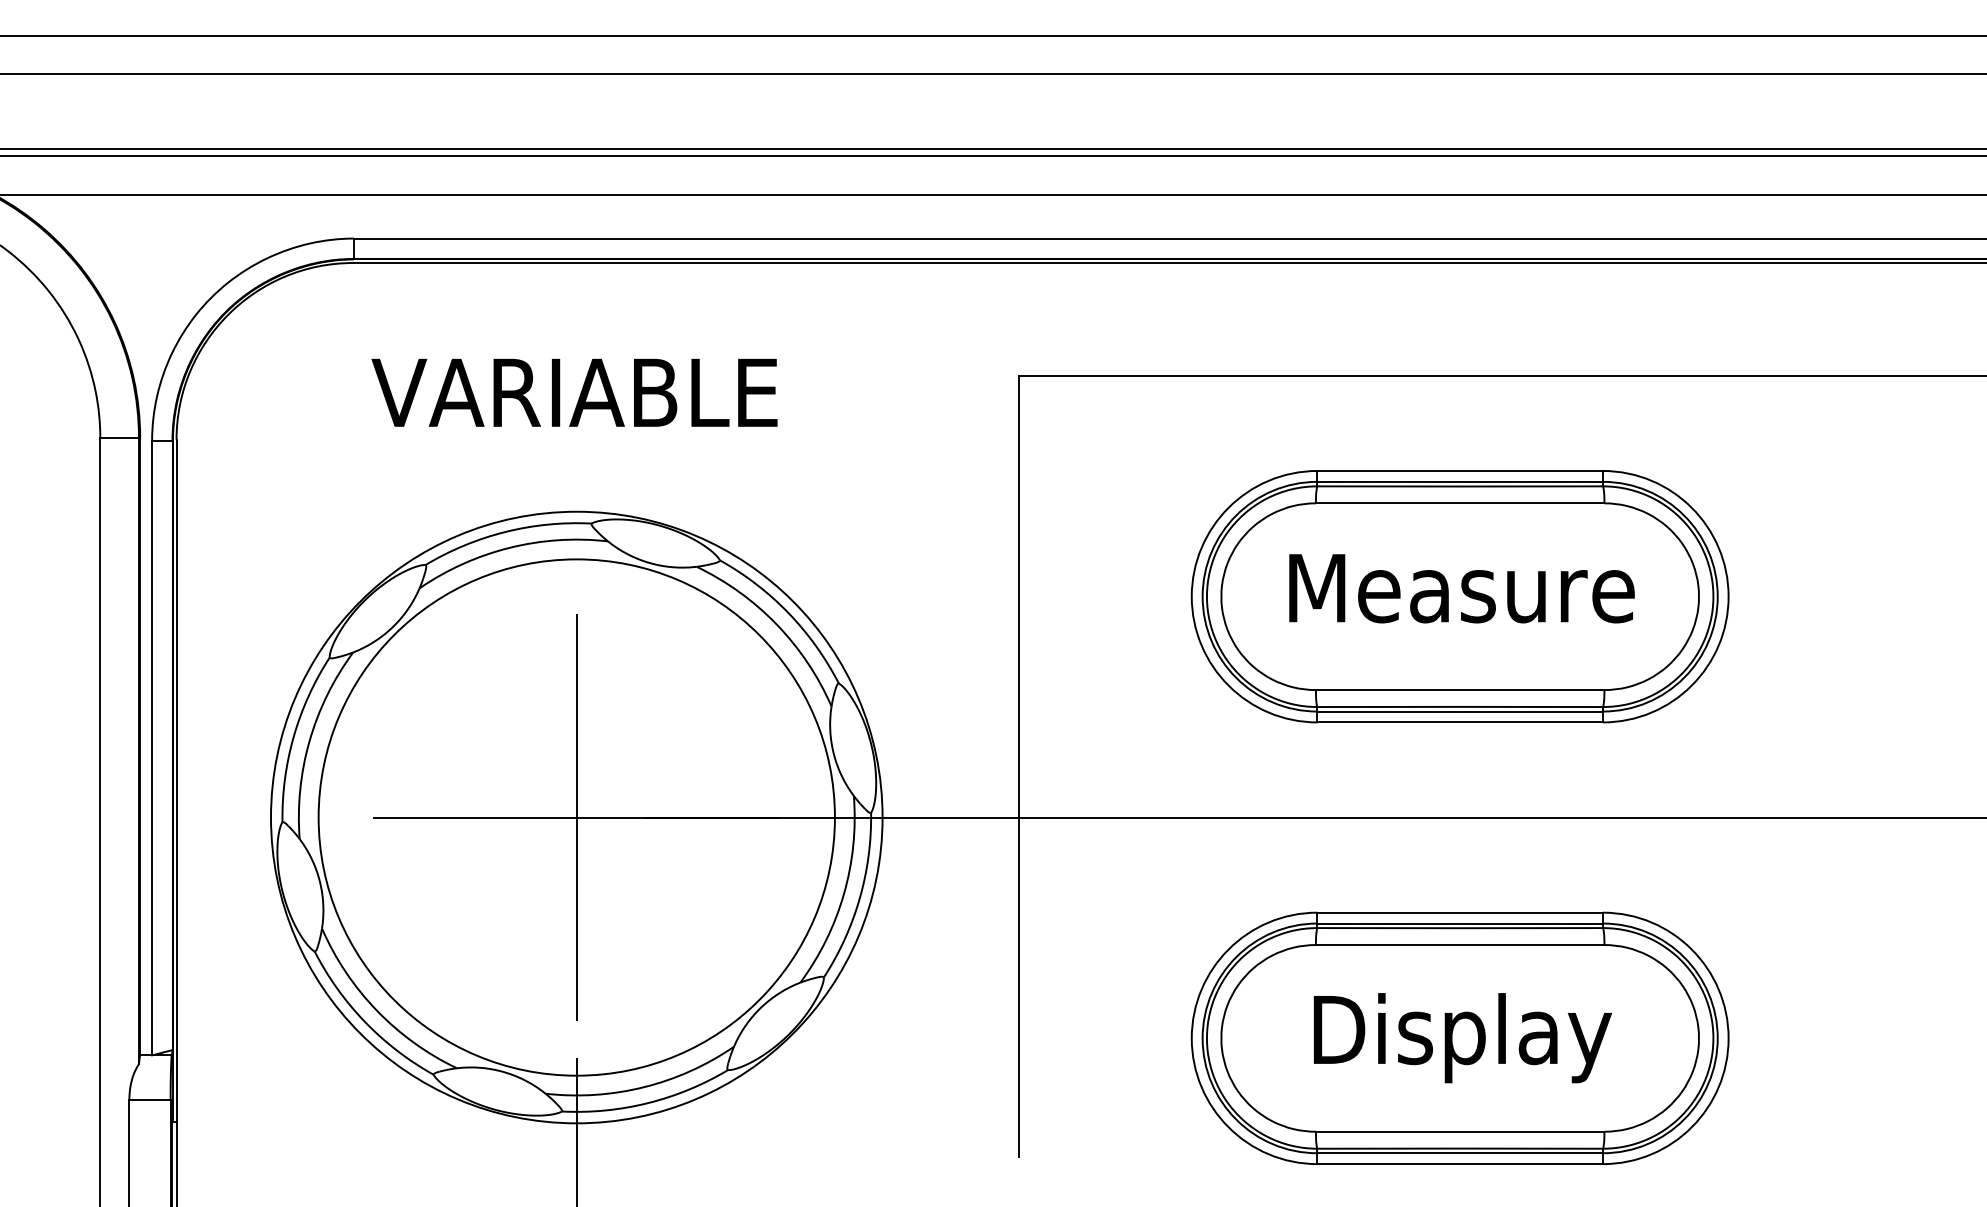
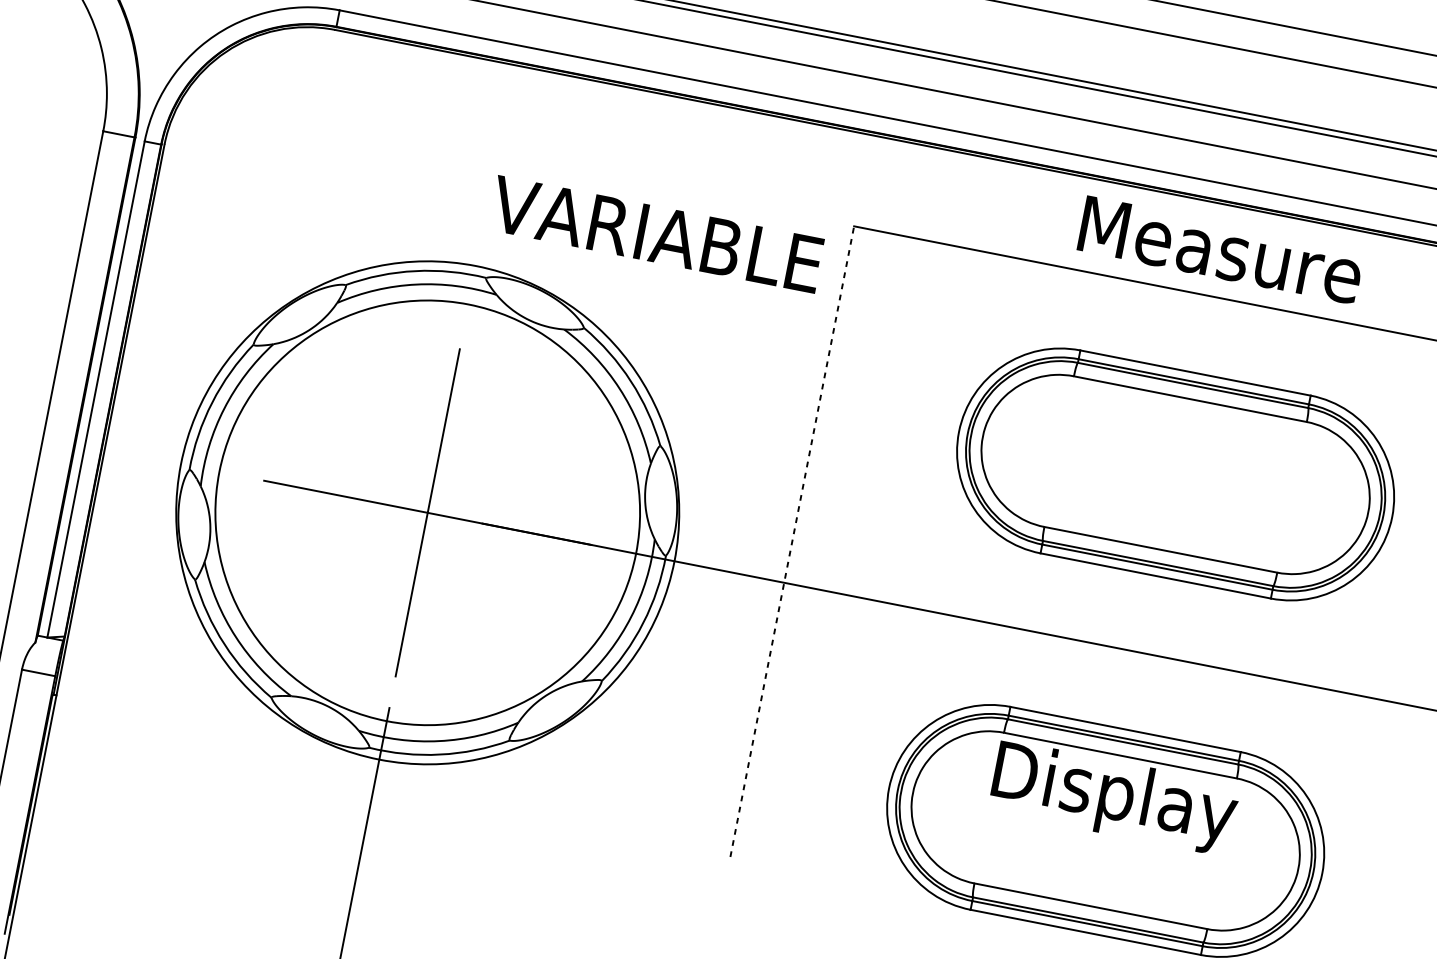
text: (574, 392) -> (656, 234), moved
text: (1461, 588) -> (1220, 250), moved
line: (1018, 766) -> (792, 541), solid -> dashed
text: (1462, 1038) -> (1114, 798), moved

